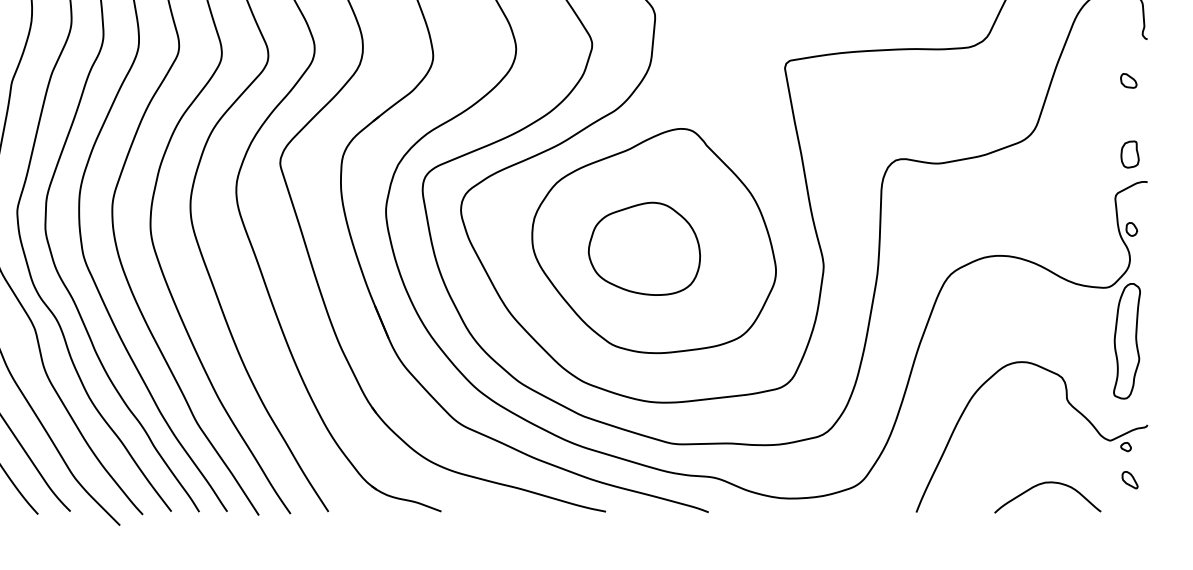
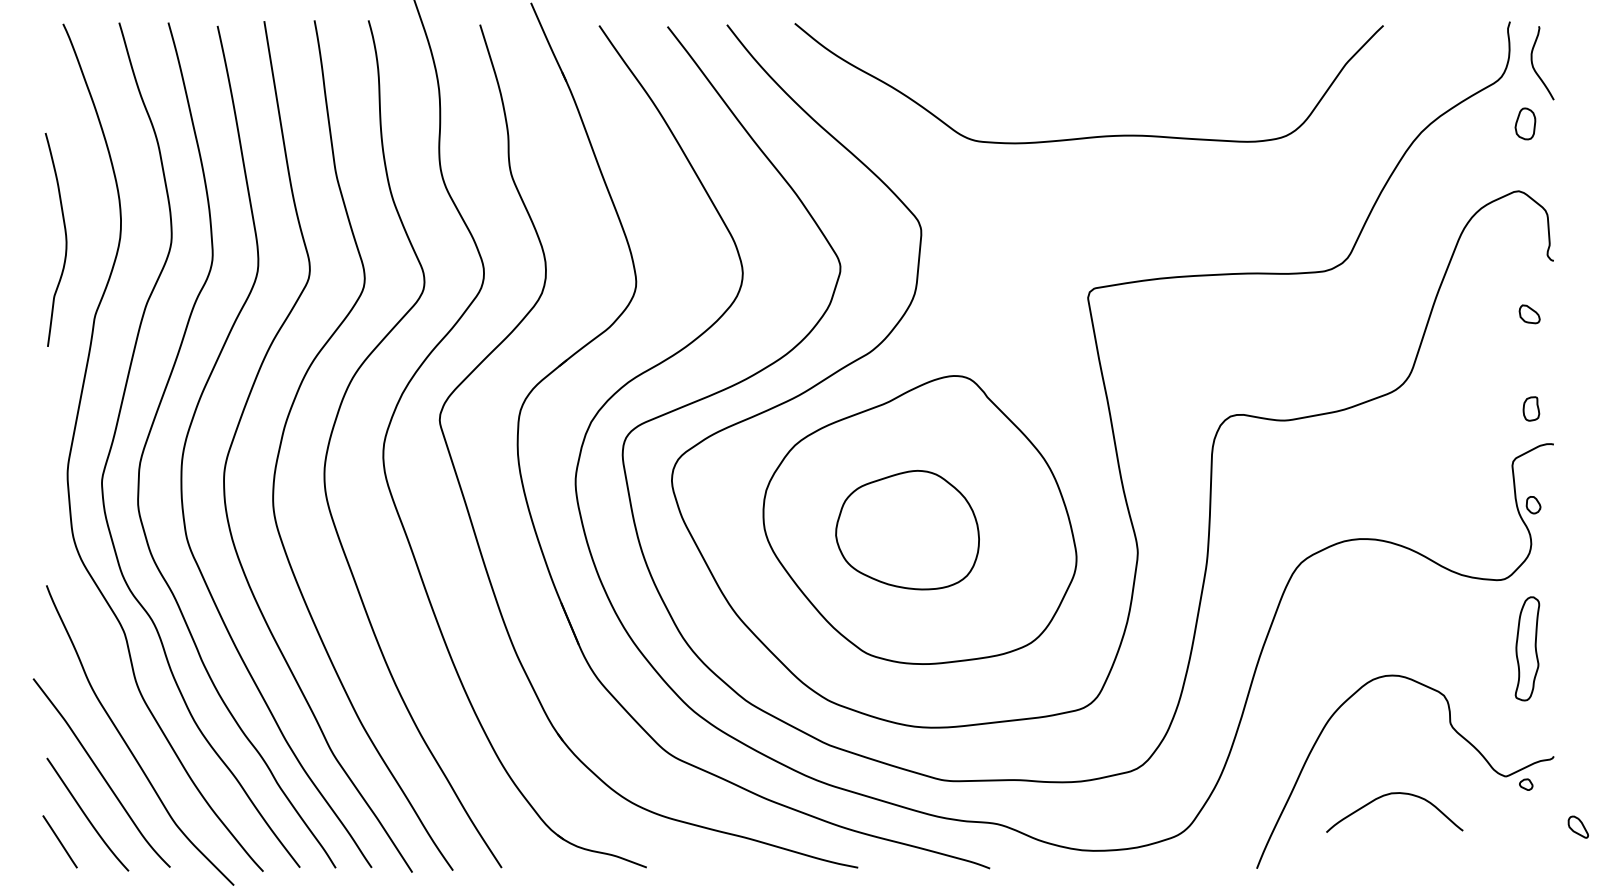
part: (1130, 154) -> (1531, 408), size x0.7
part: (1127, 341) -> (1527, 648), size x0.7
part: (1129, 479) -> (1577, 826), moved
curve: (1047, 483) -> (1394, 794), moved

